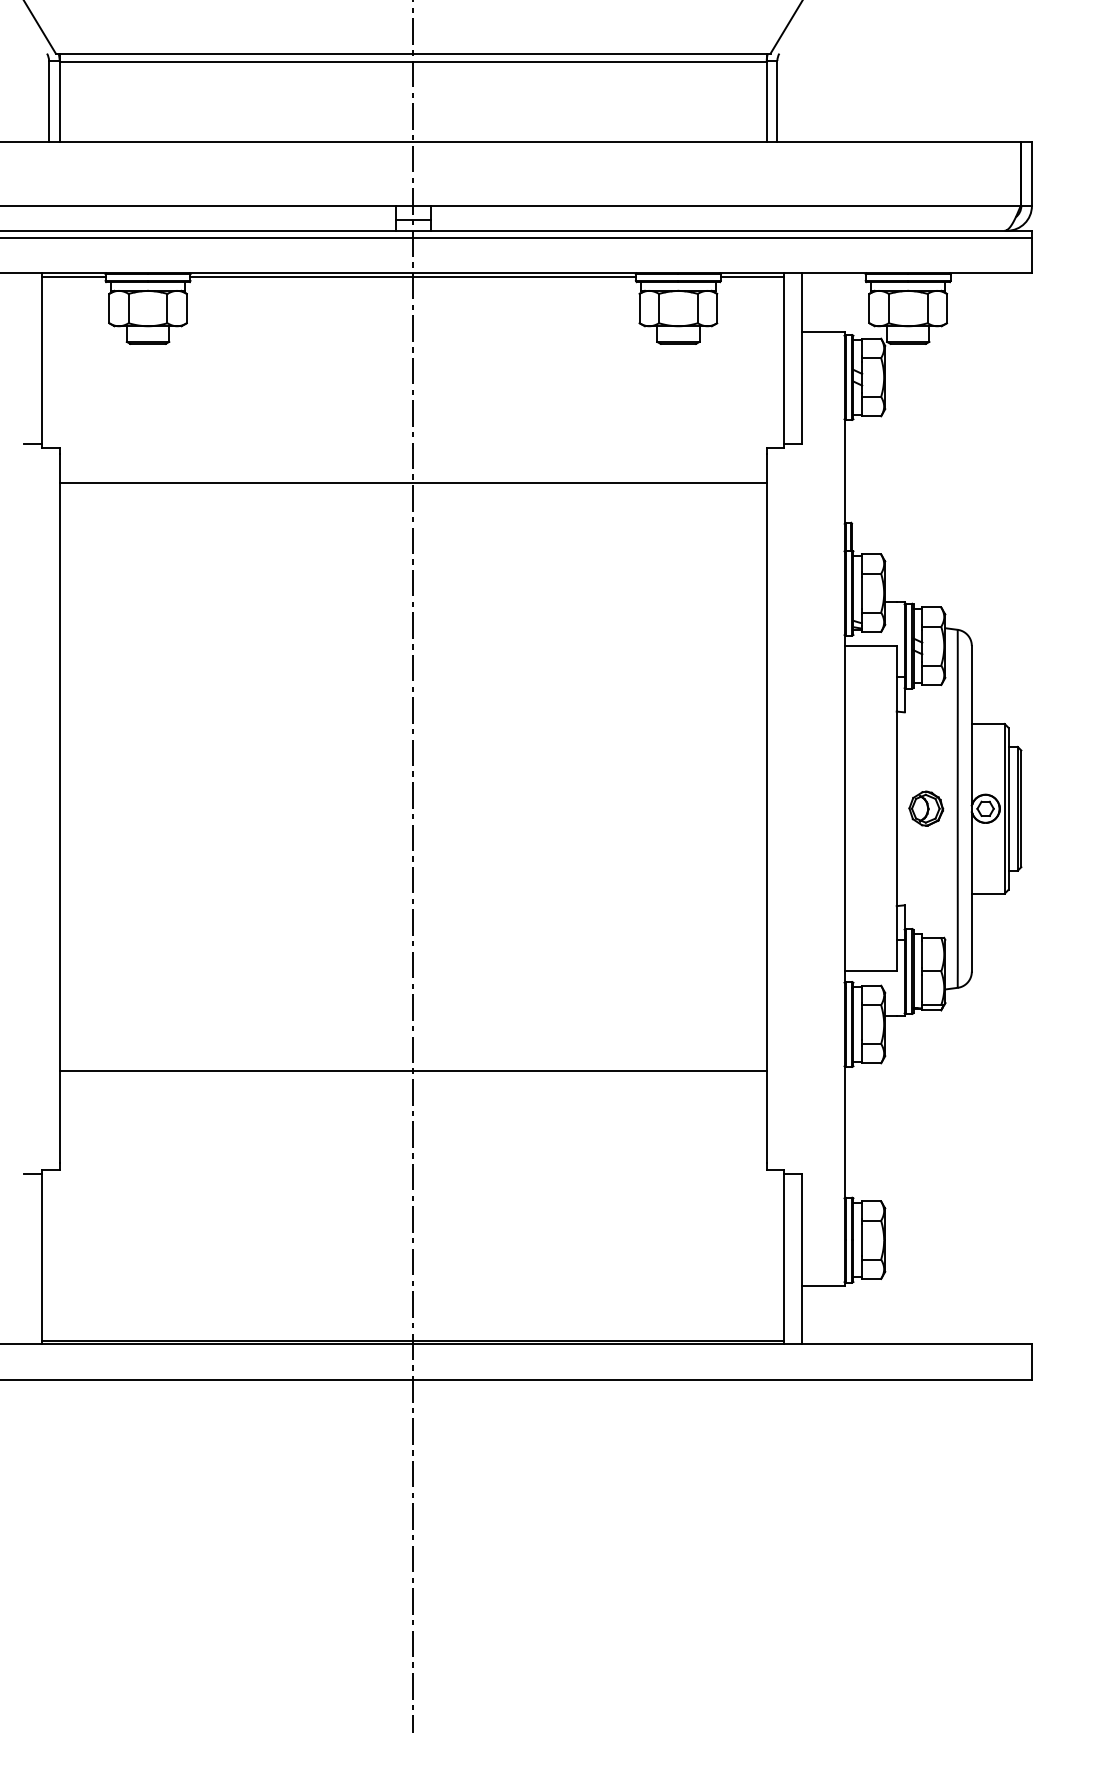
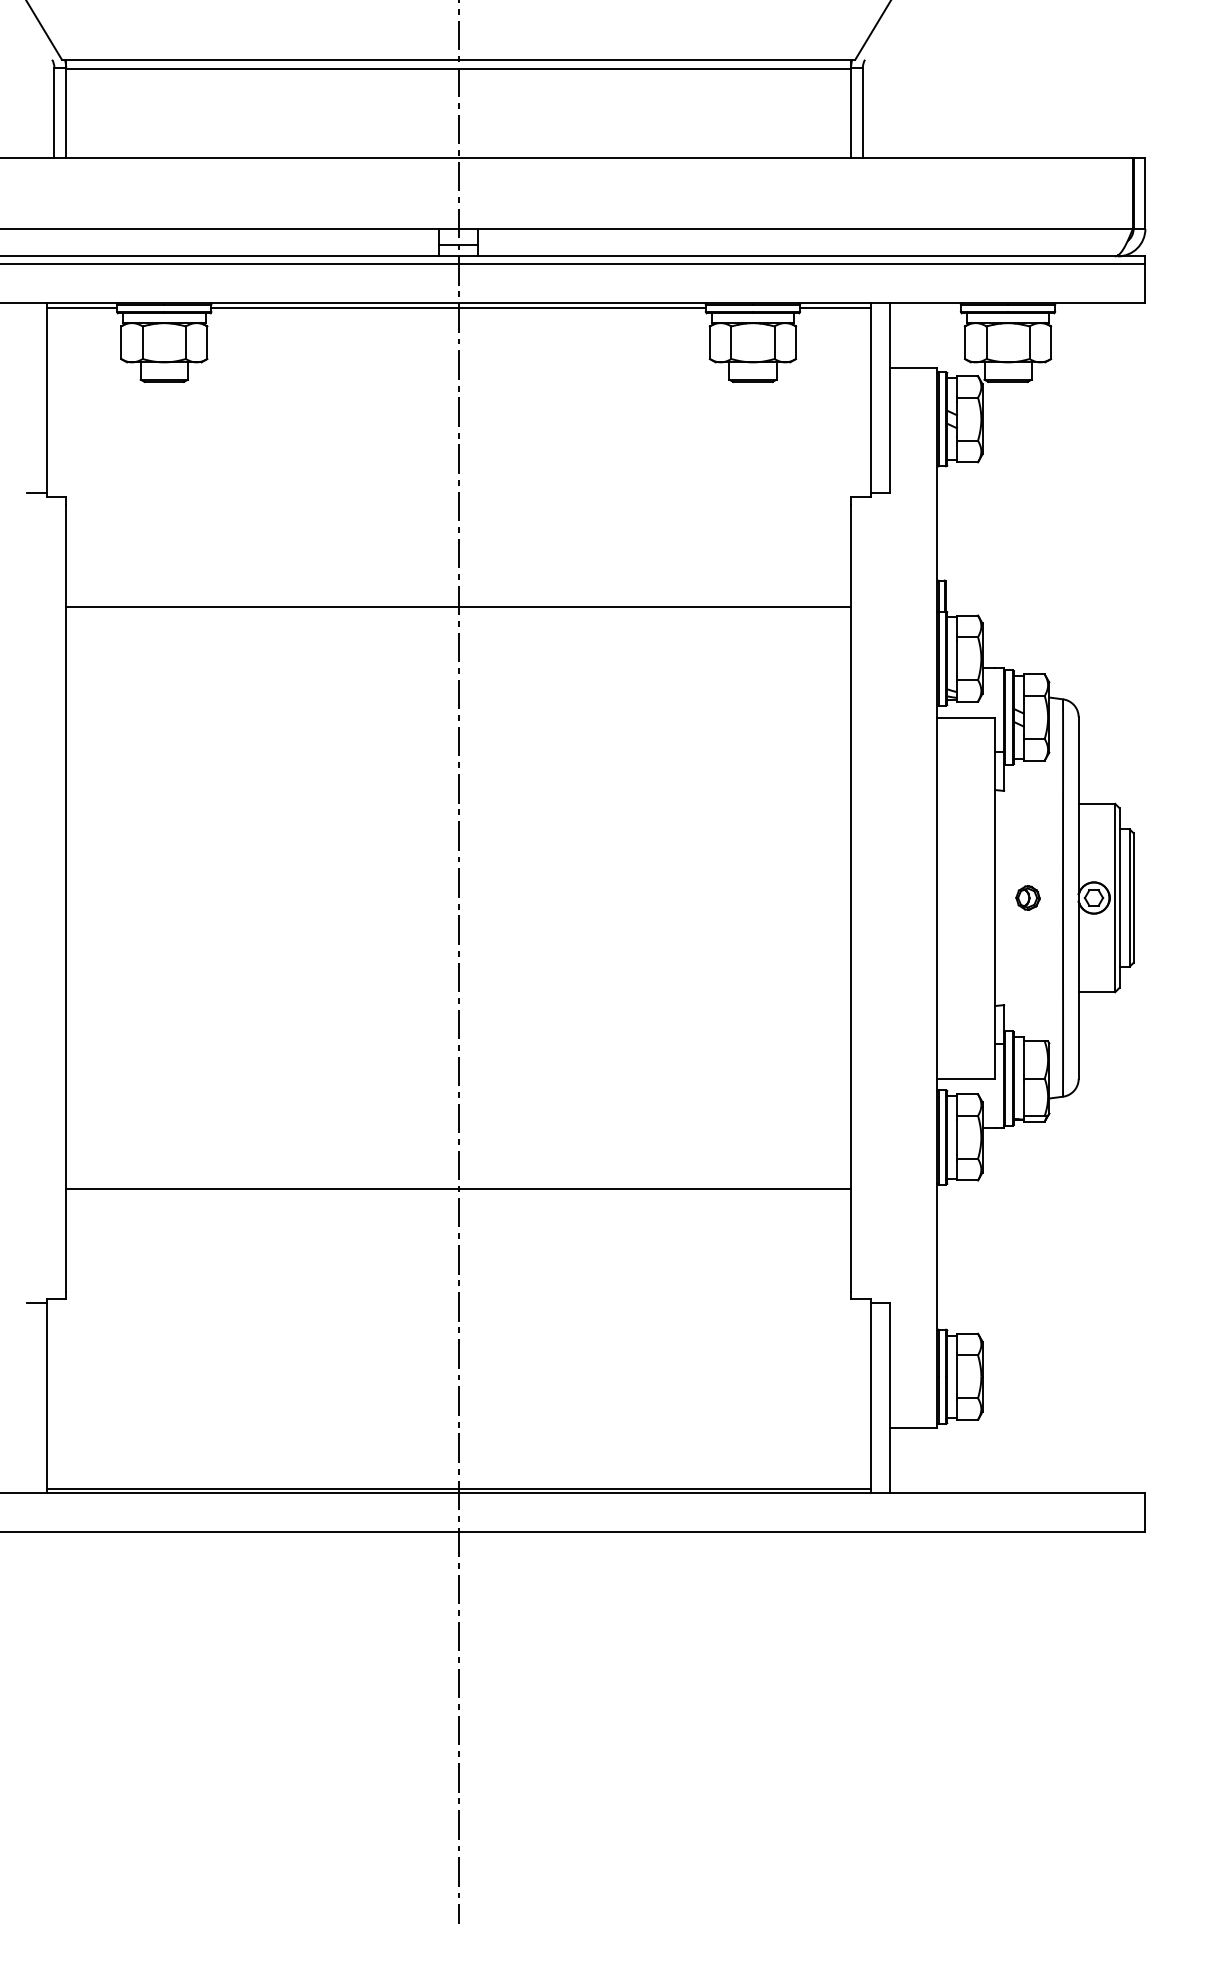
line: (412, 482) -> (457, 606), moved
part: (925, 808) -> (1027, 897), size x0.62

